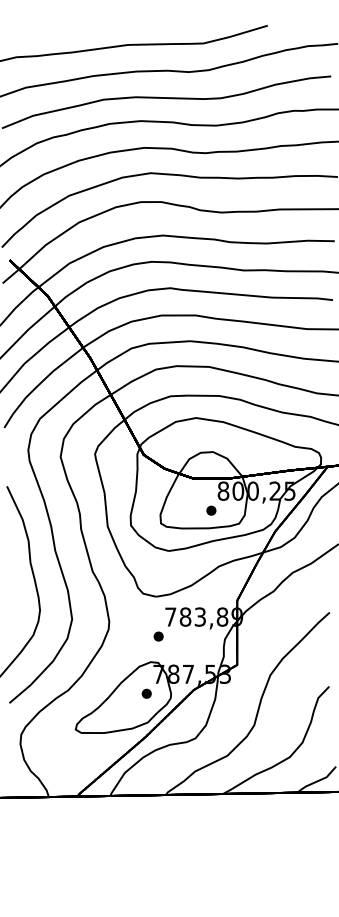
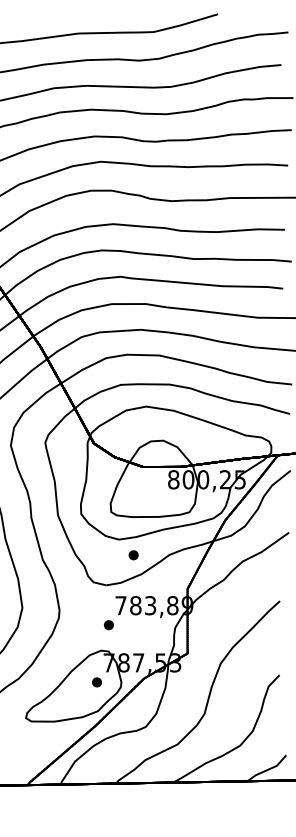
part: (211, 510) -> (133, 555), moved

